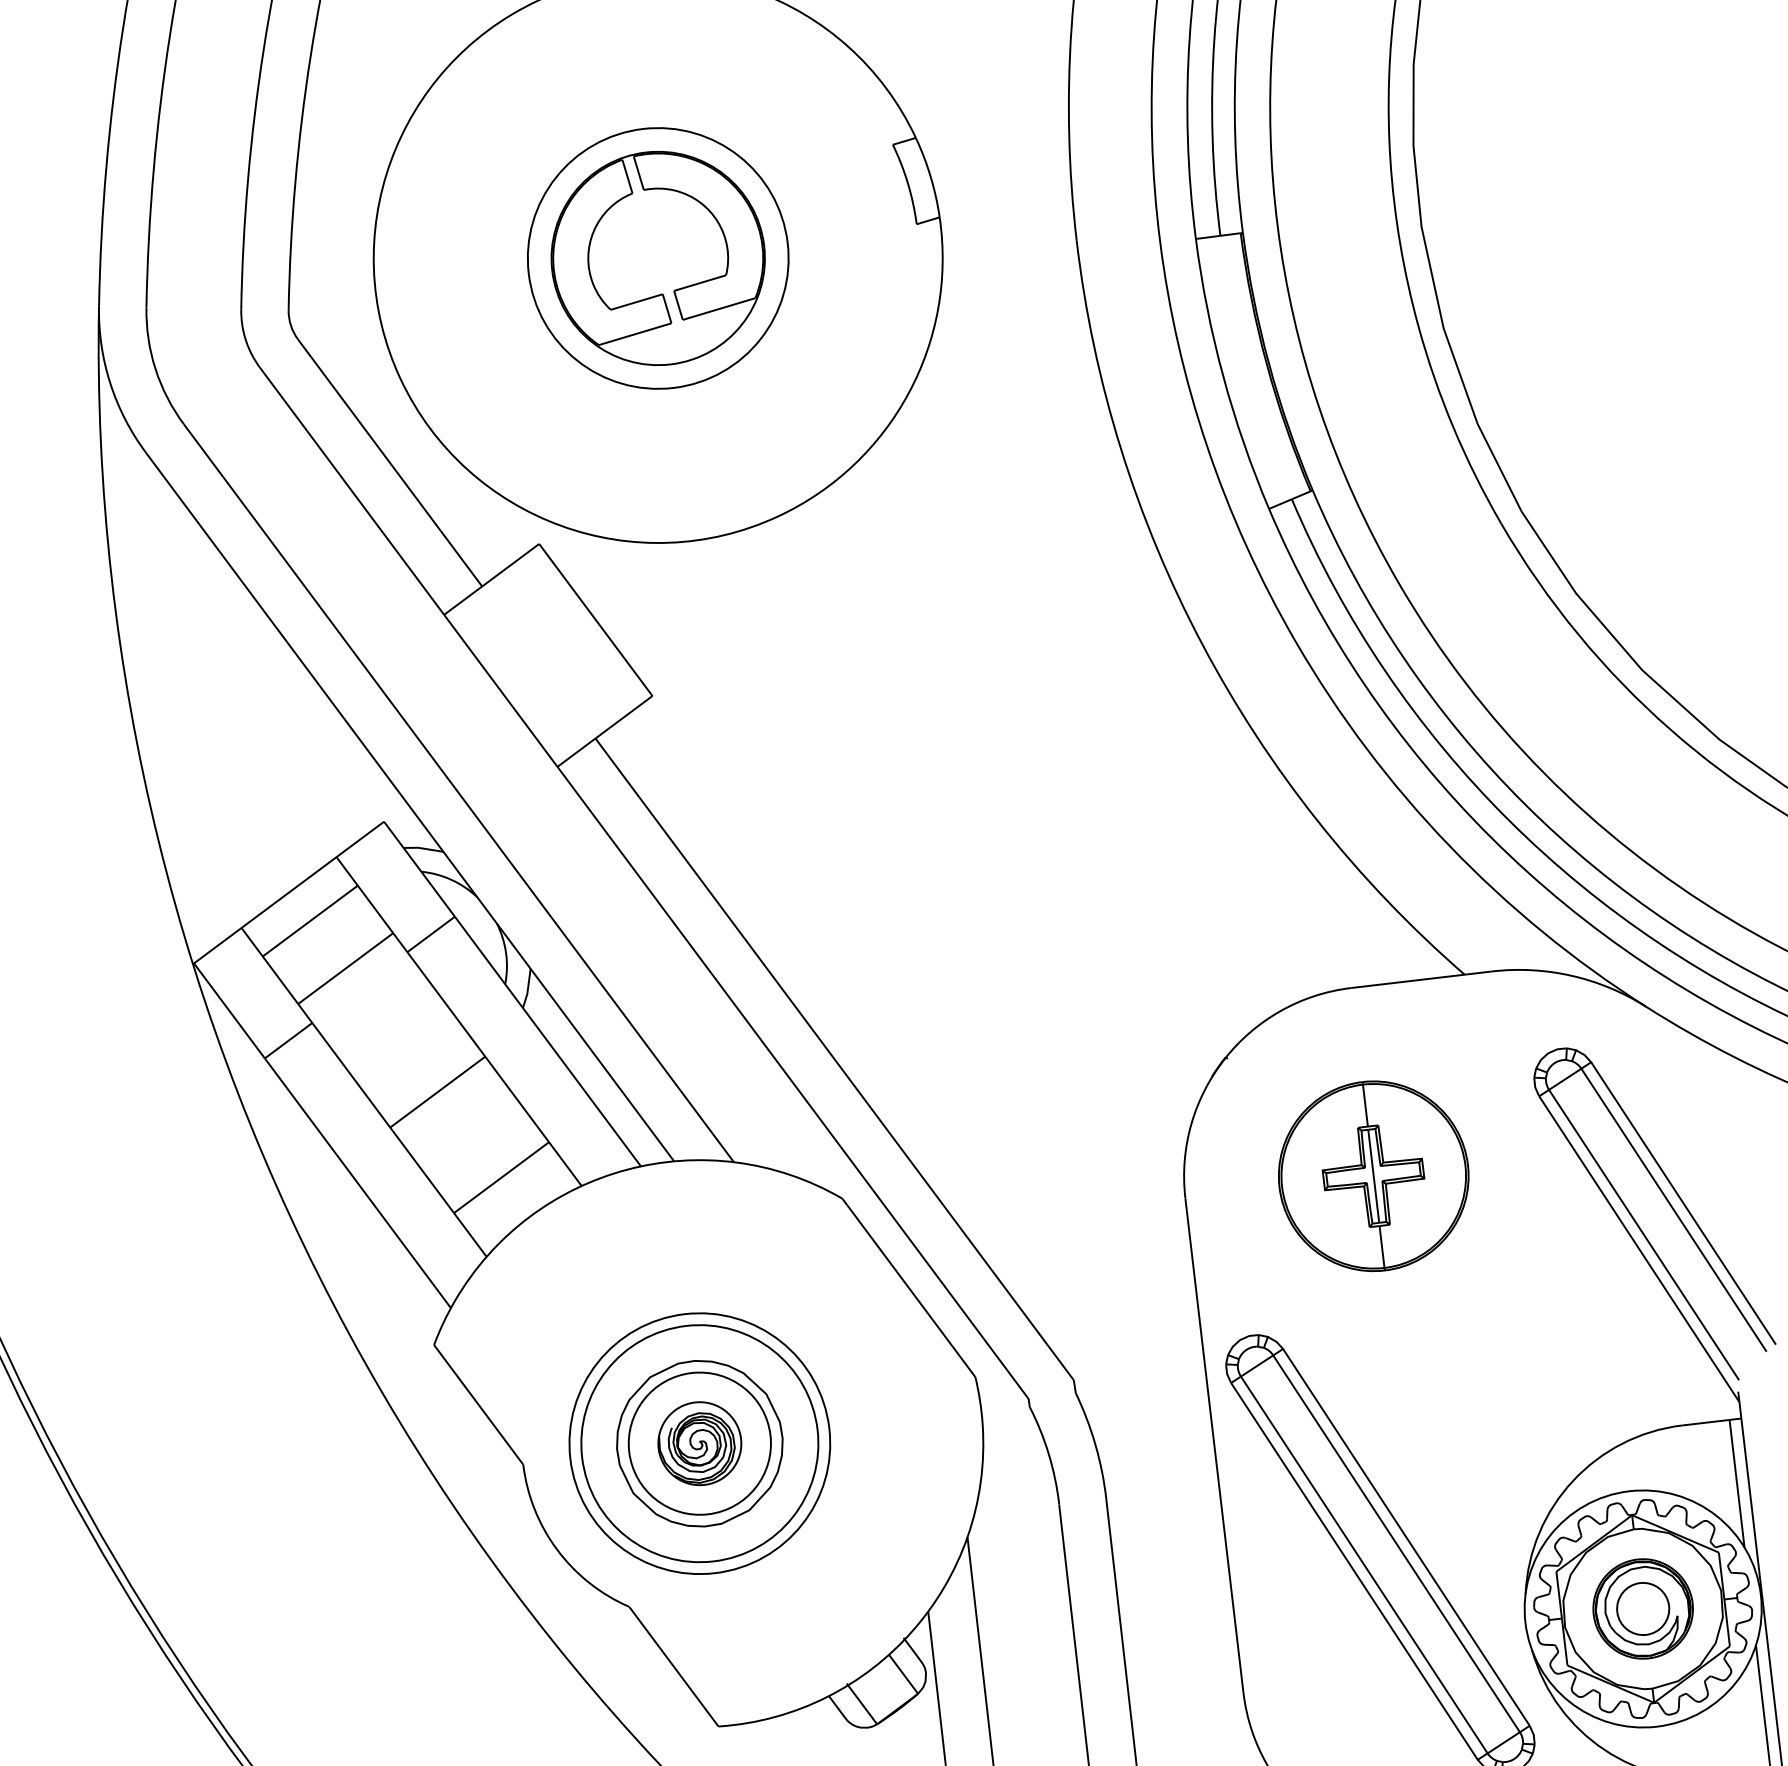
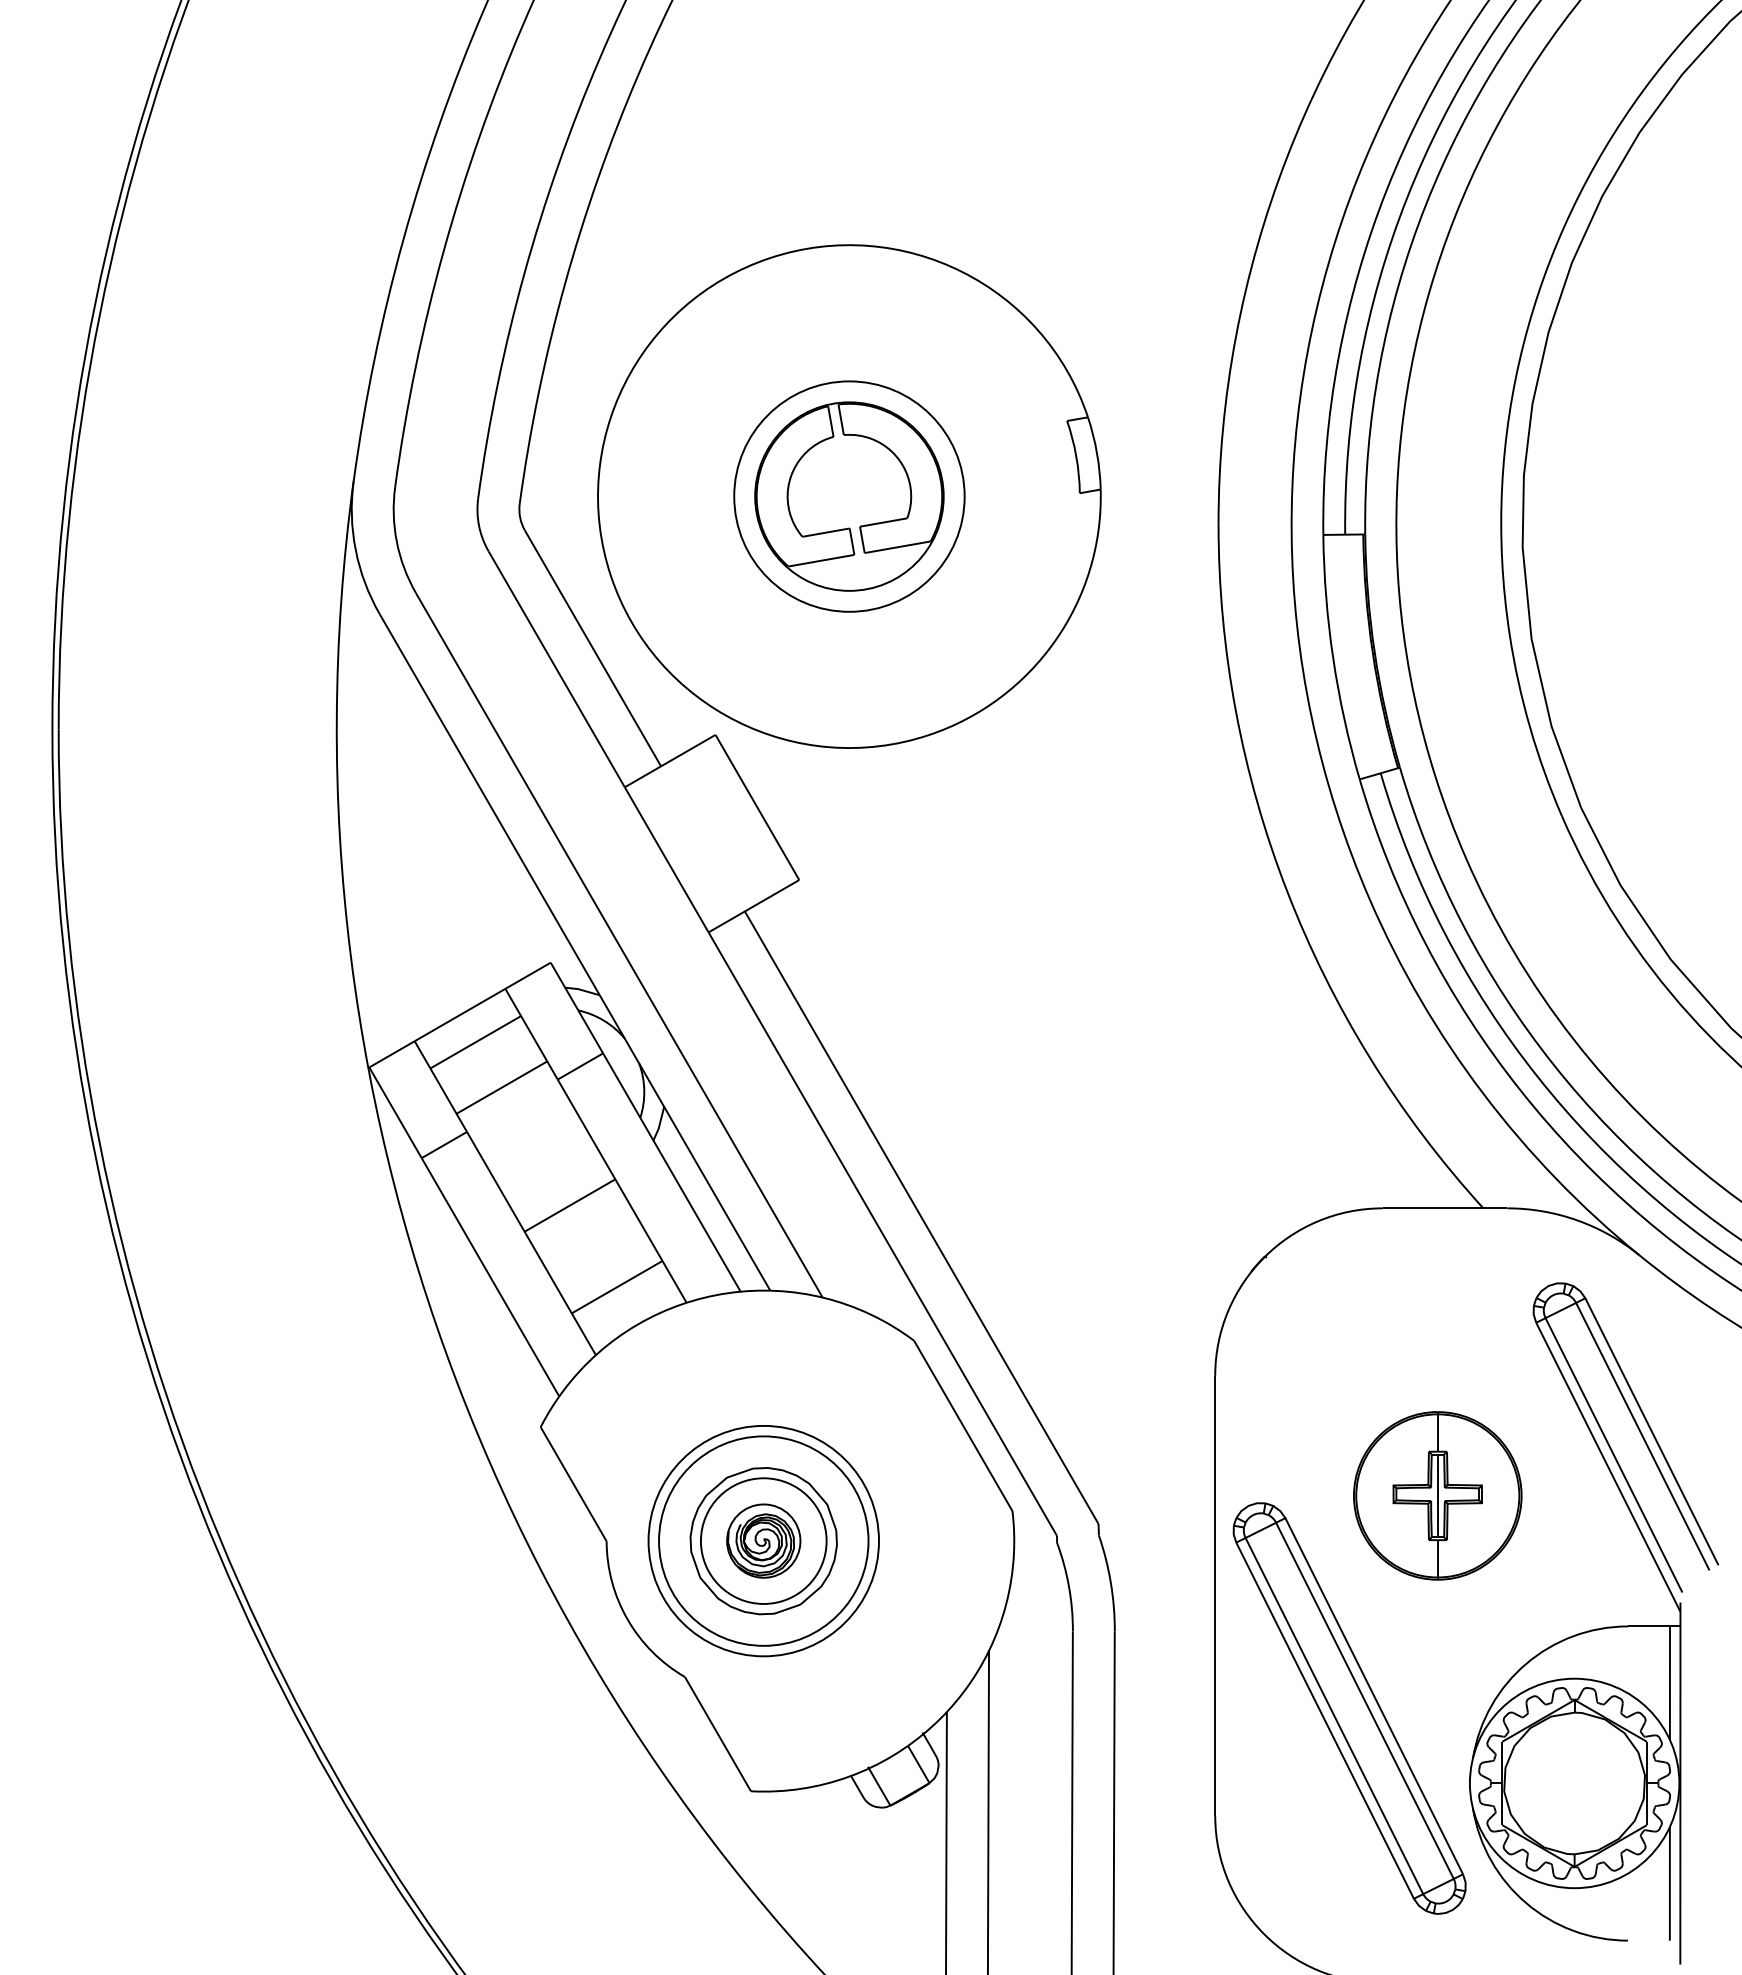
part: (1373, 1175) -> (1437, 1495), moved
part: (1643, 1609) -> (1574, 1783), removed

